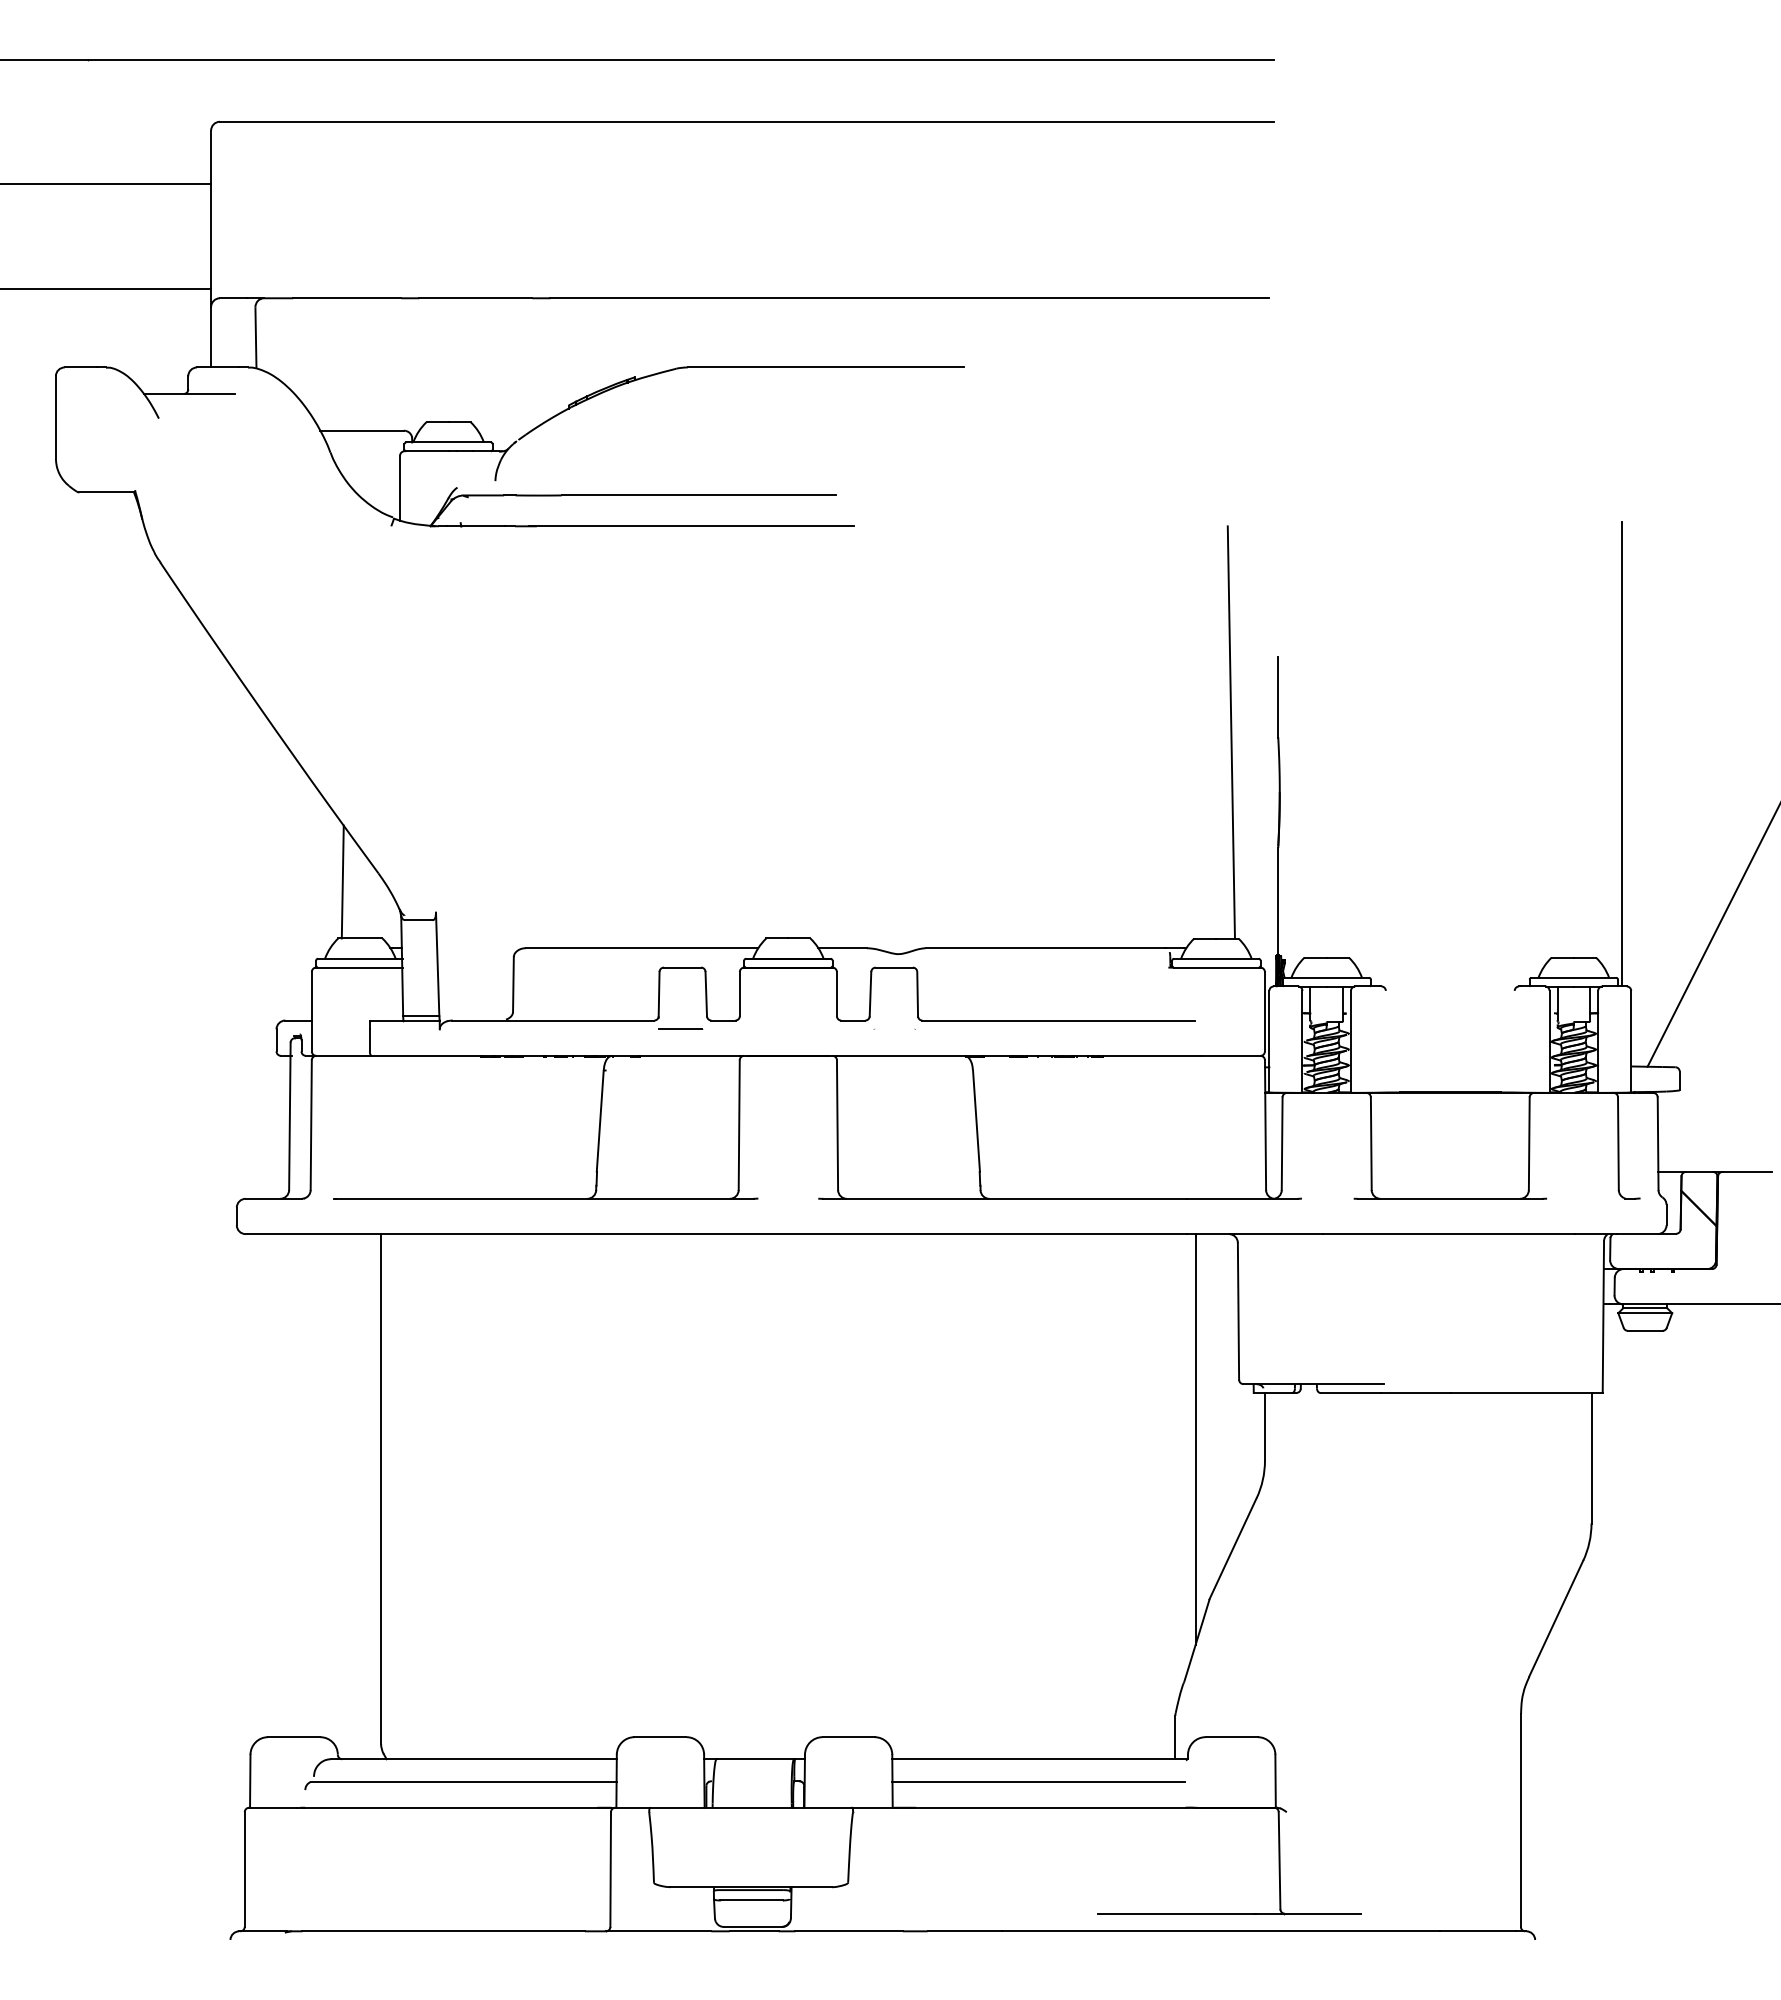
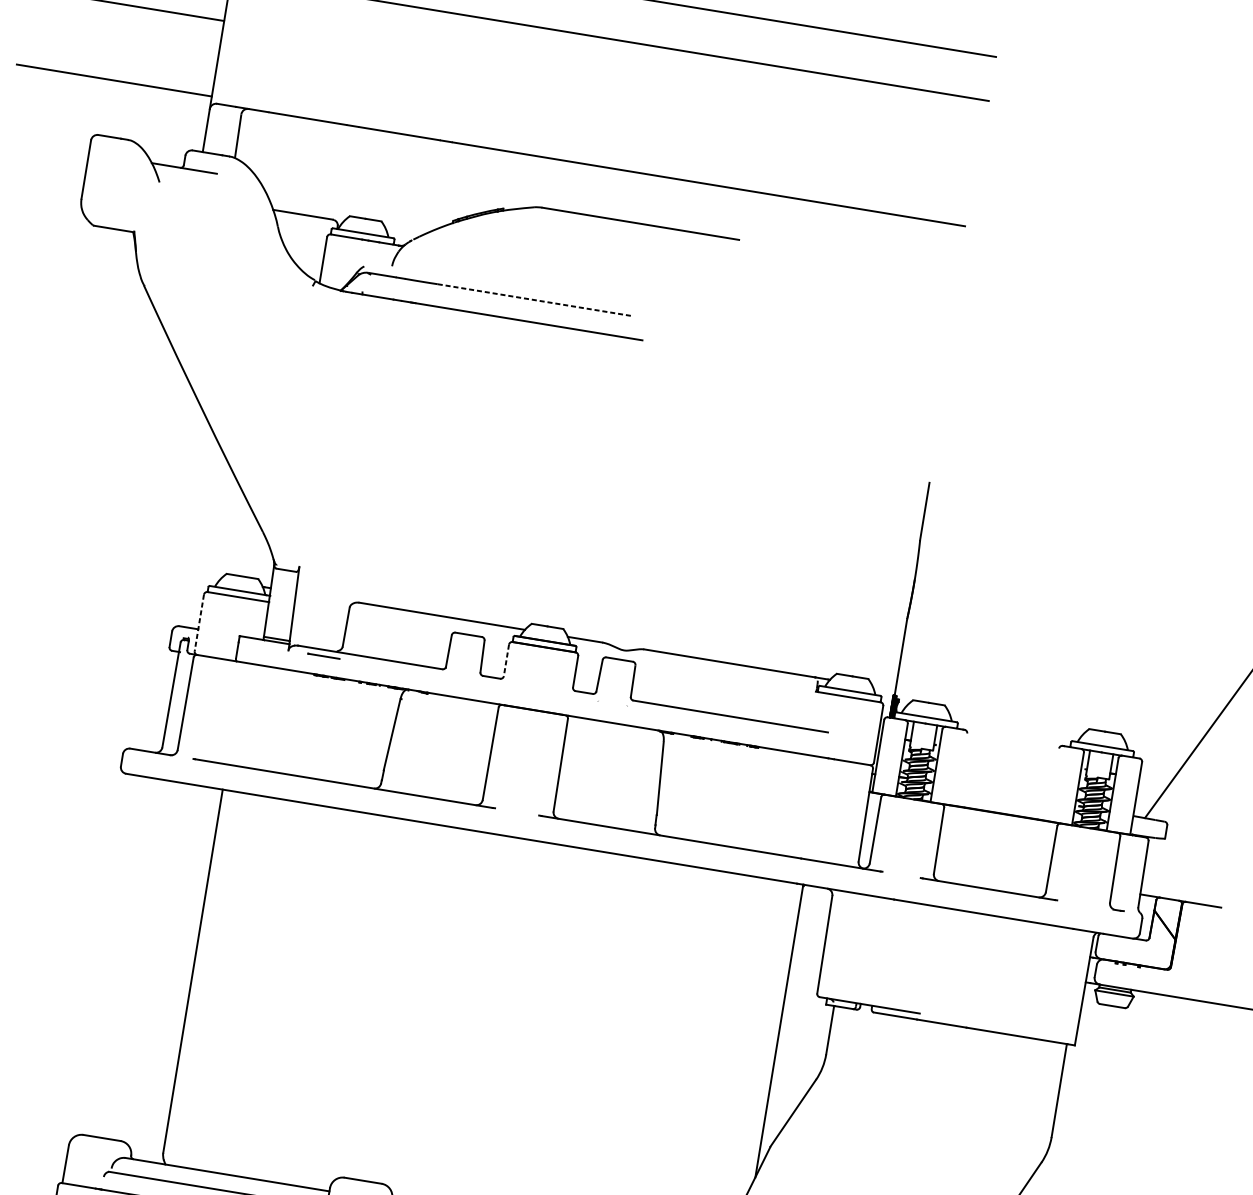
line: (698, 495) -> (535, 300), solid -> dashed
line: (1230, 732) -> (886, 531), removed
line: (1622, 754) -> (1163, 592), removed
line: (342, 881) -> (236, 533), removed
line: (739, 994) -> (506, 660), solid -> dashed
line: (311, 1011) -> (199, 622), solid -> dashed
line: (680, 1028) -> (324, 655), moved

